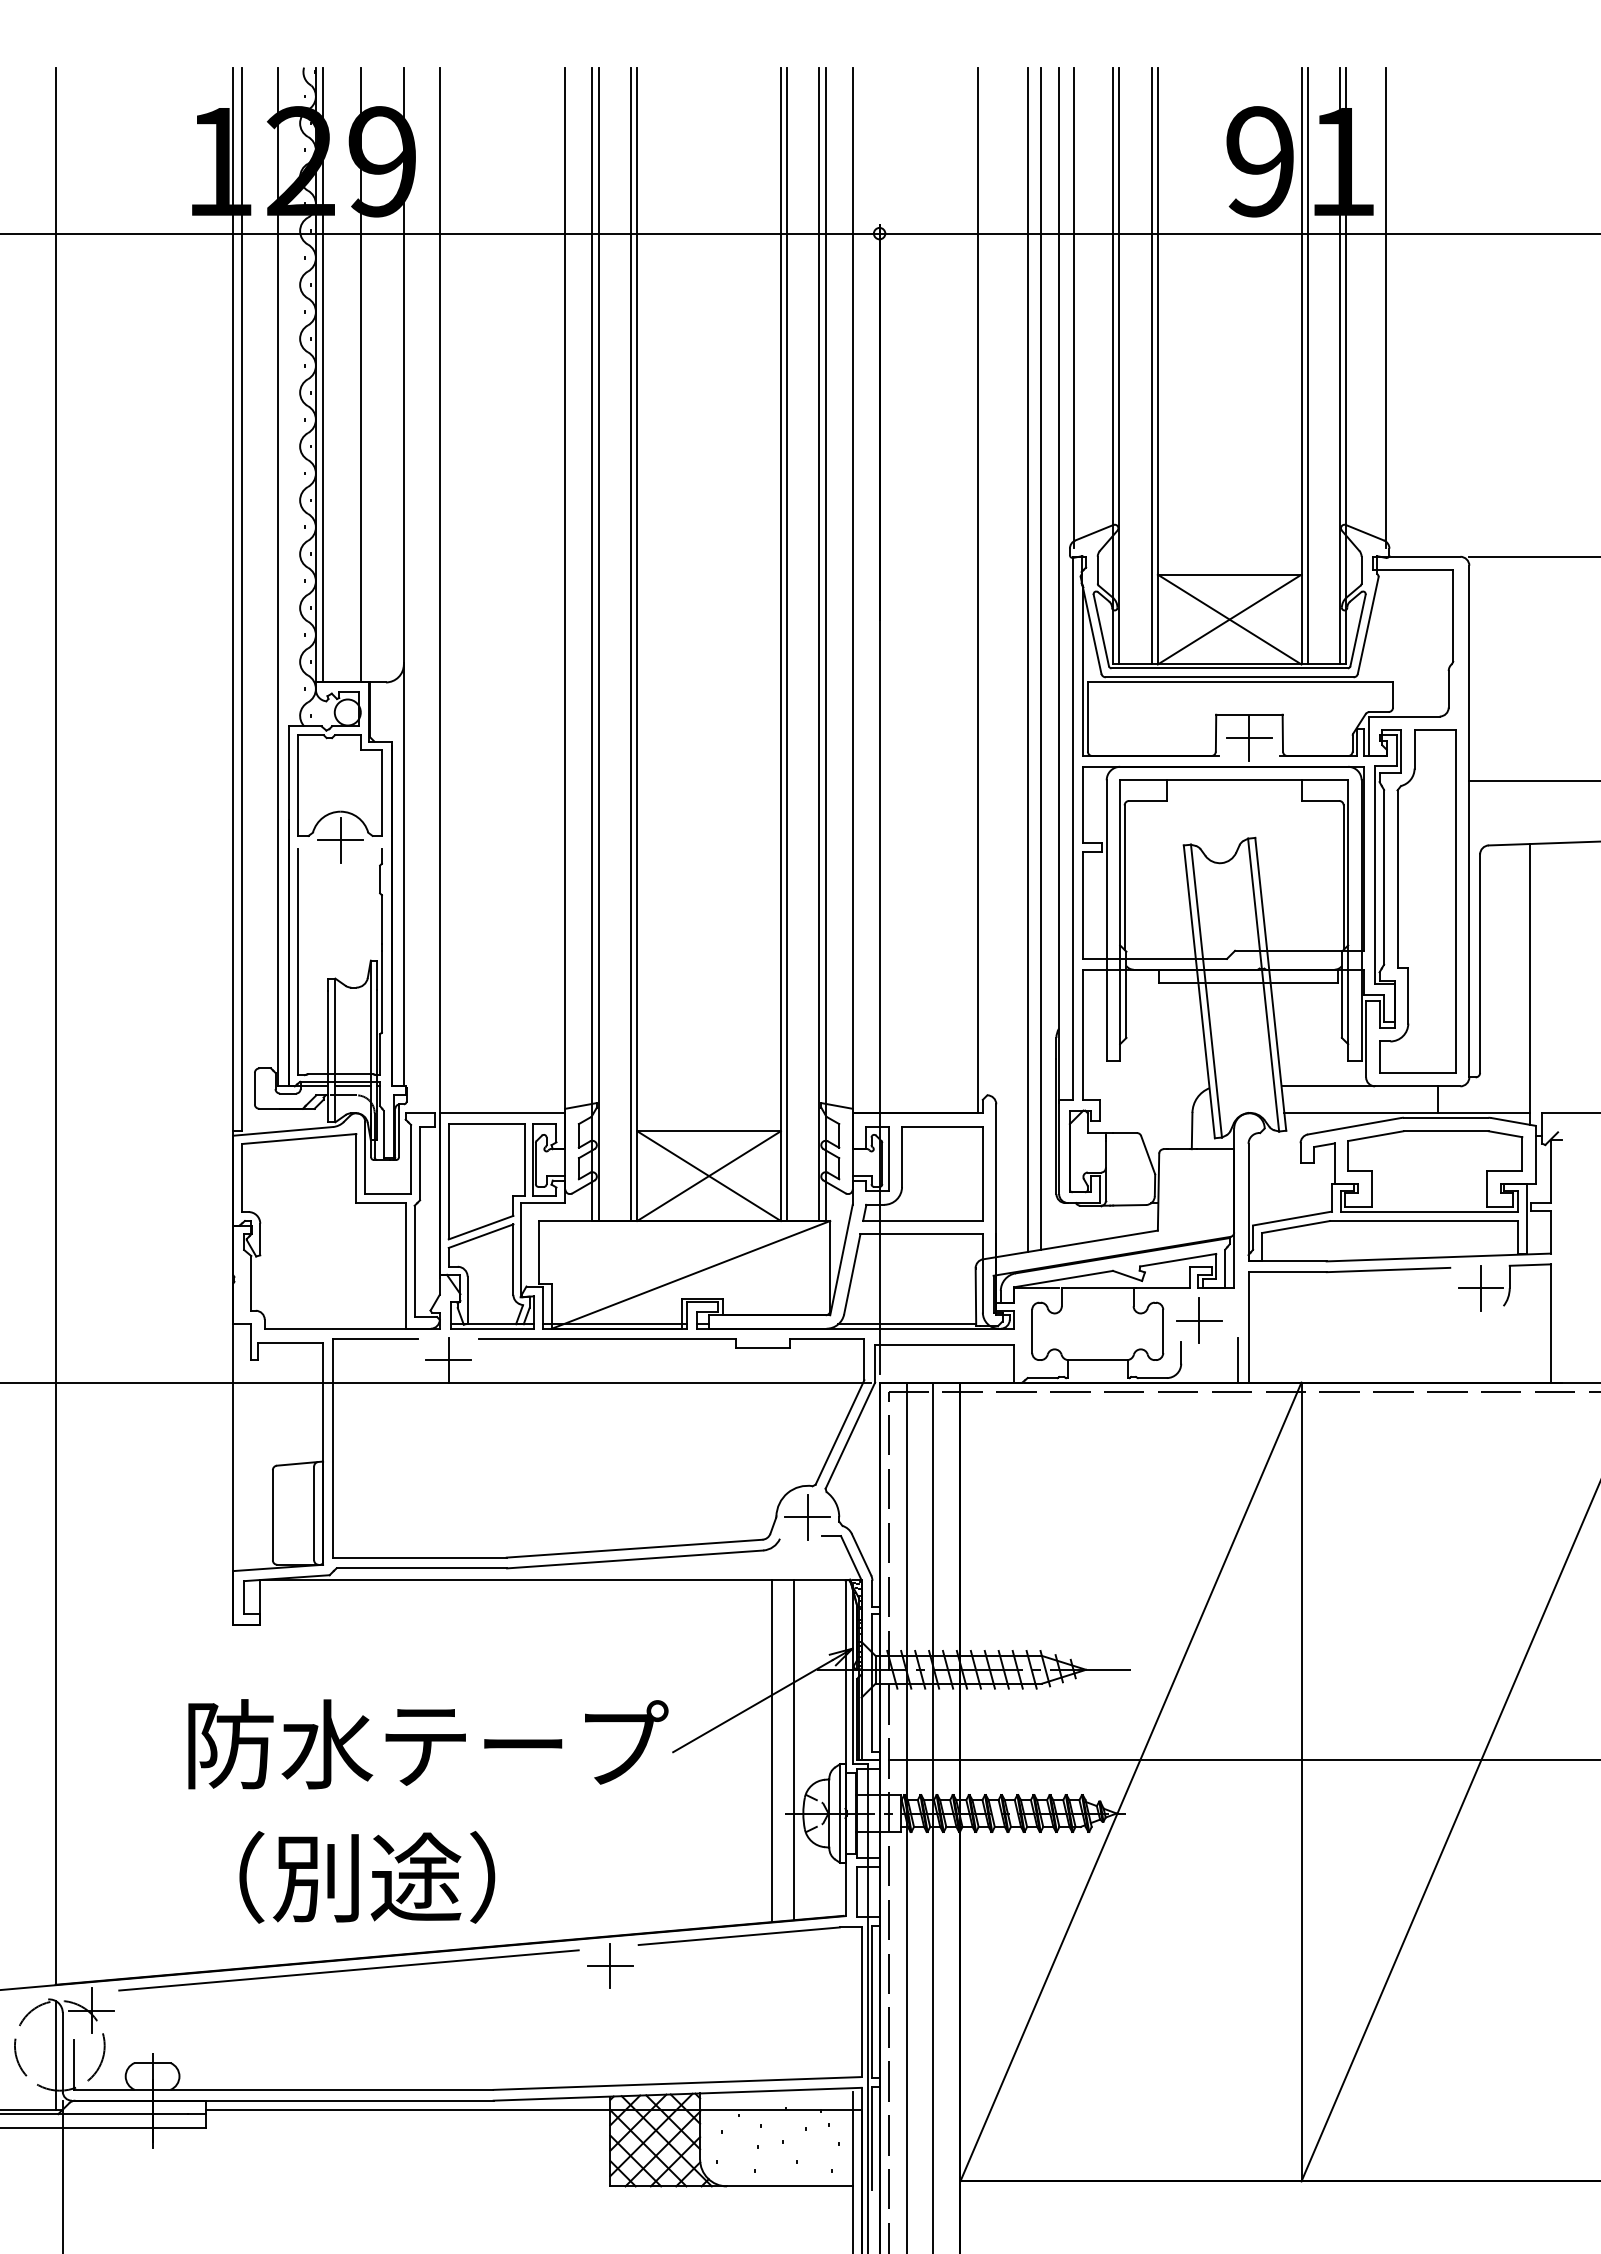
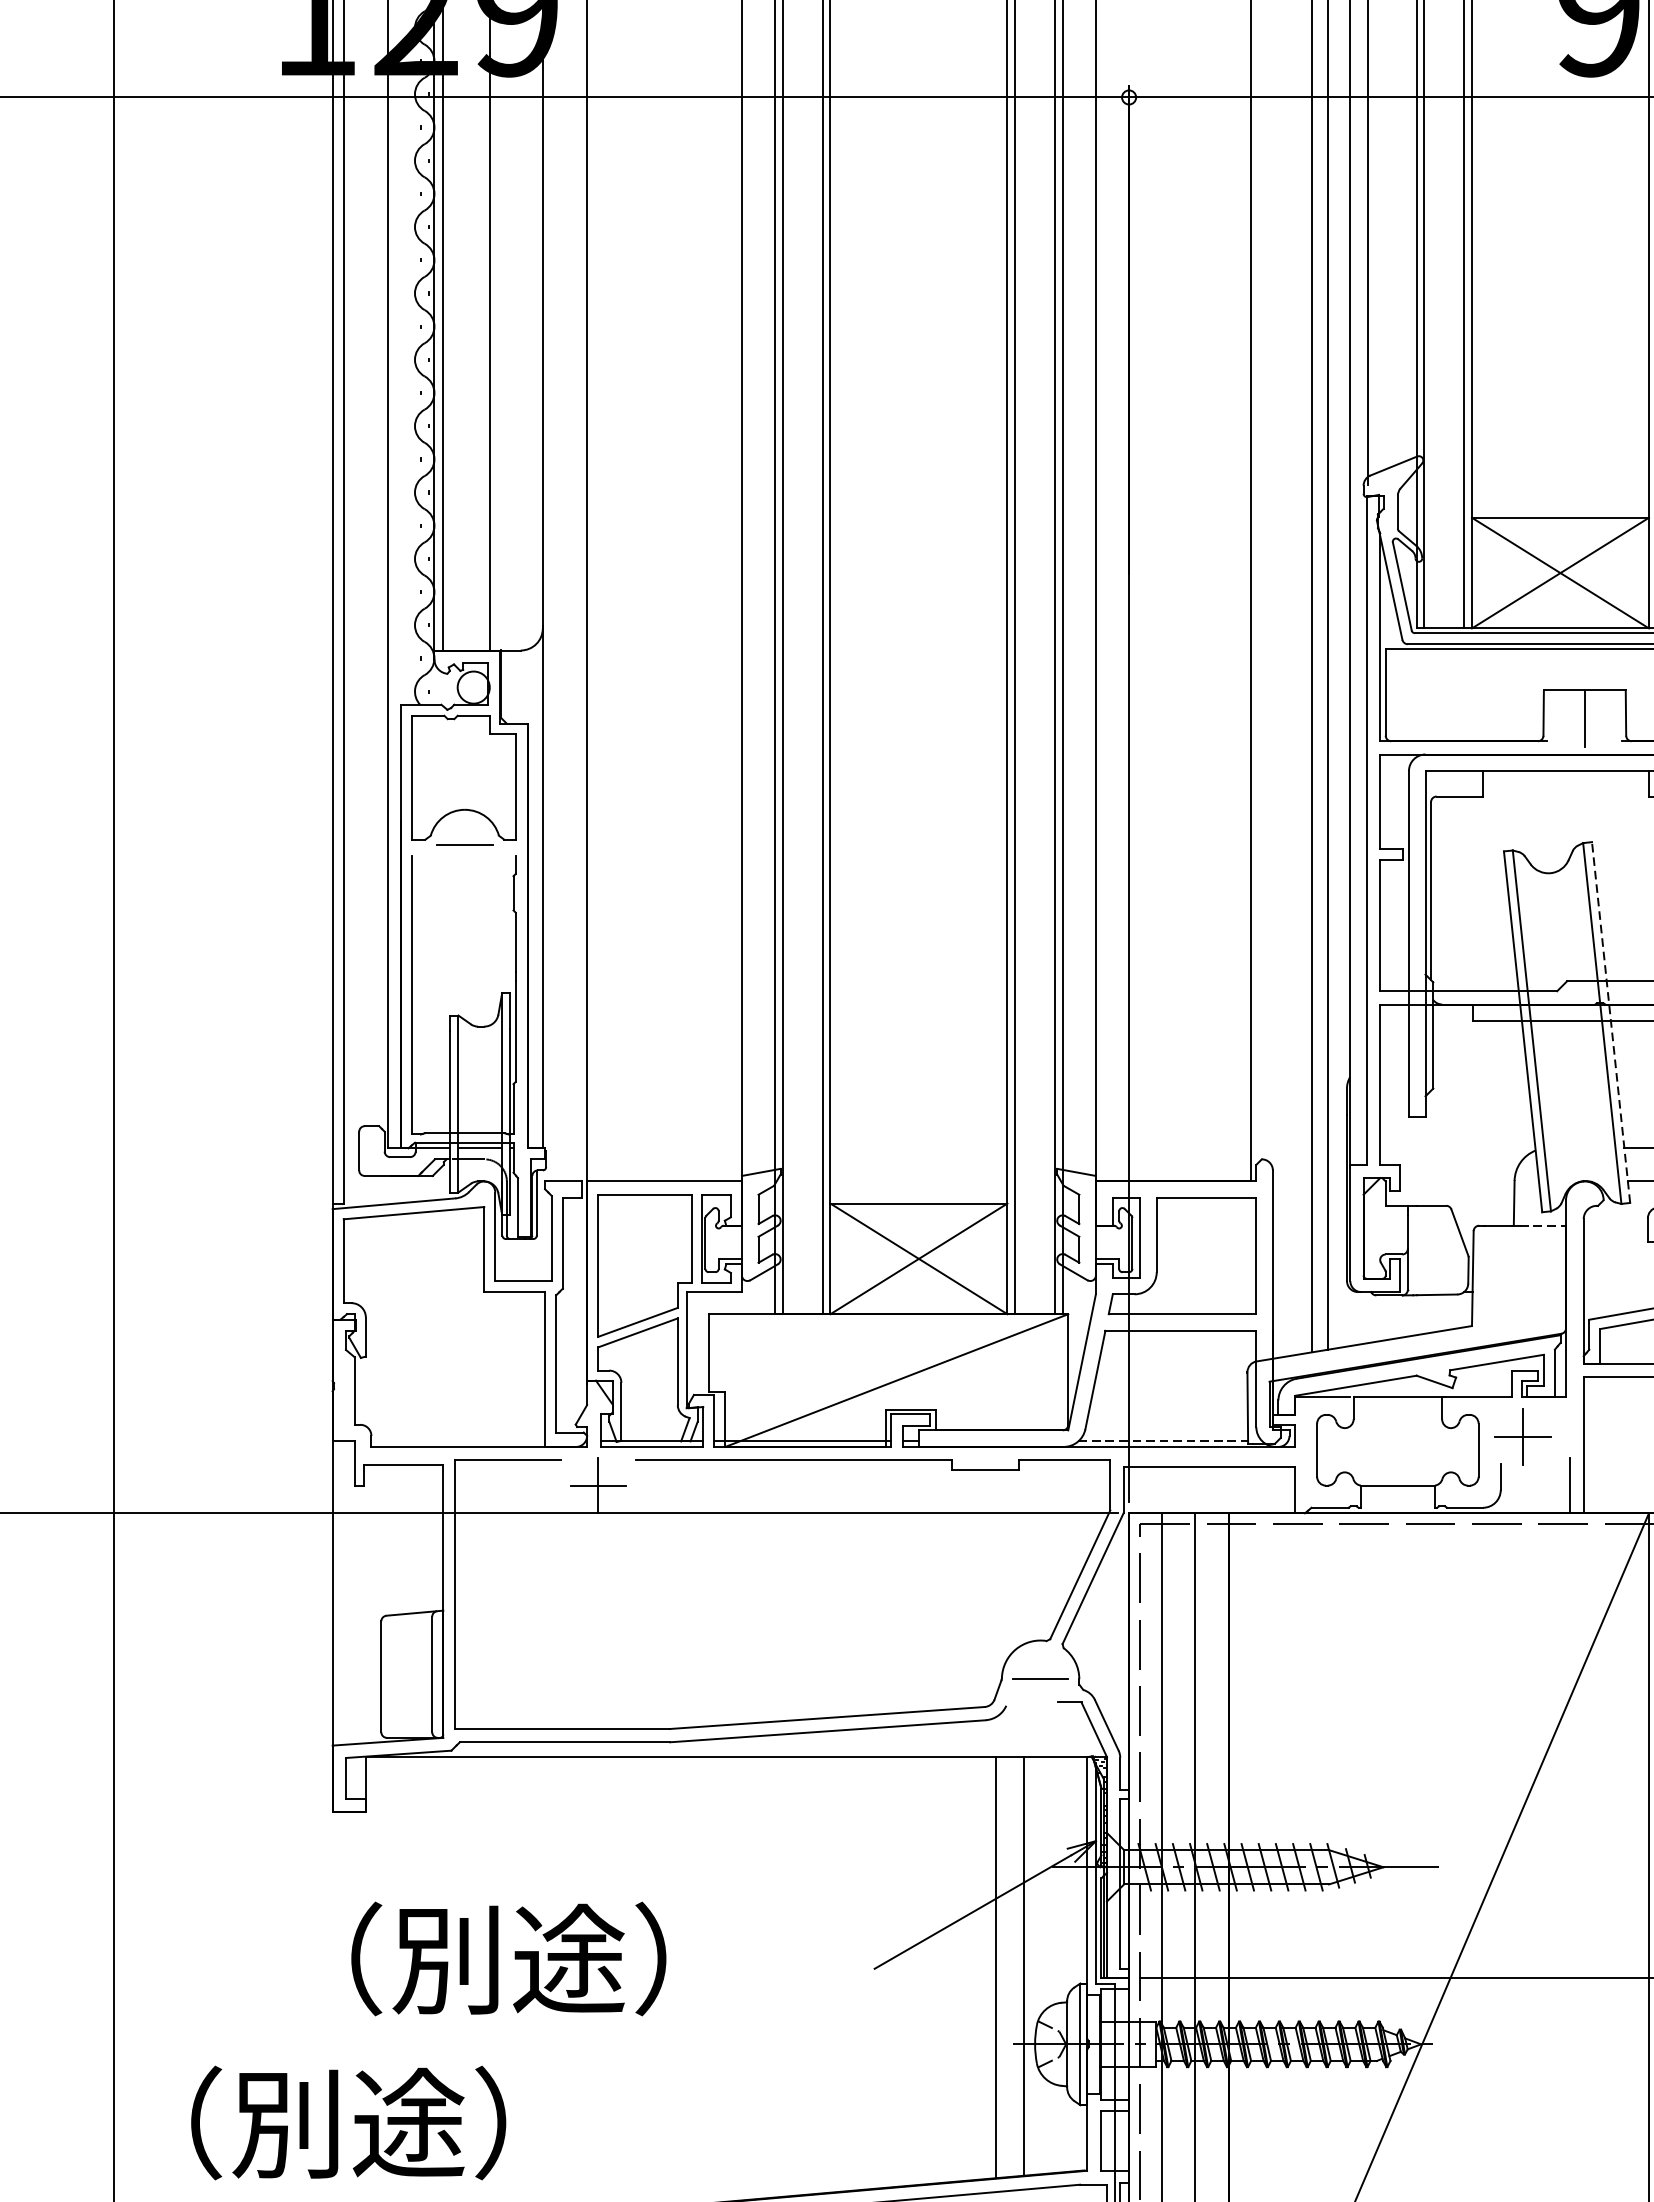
line: (1249, 738) -> (1584, 719), removed
line: (340, 839) -> (464, 844), removed
line: (1270, 983) -> (1610, 1021), solid -> dashed
line: (1215, 1149) -> (1543, 1226), solid -> dashed
line: (907, 1324) -> (1163, 1441), solid -> dashed
line: (807, 1516) -> (1040, 1678), removed
text: (428, 1743) -> (573, 1958), 防水テープ -> （別途）
text: (367, 1877) -> (348, 2123), moved

